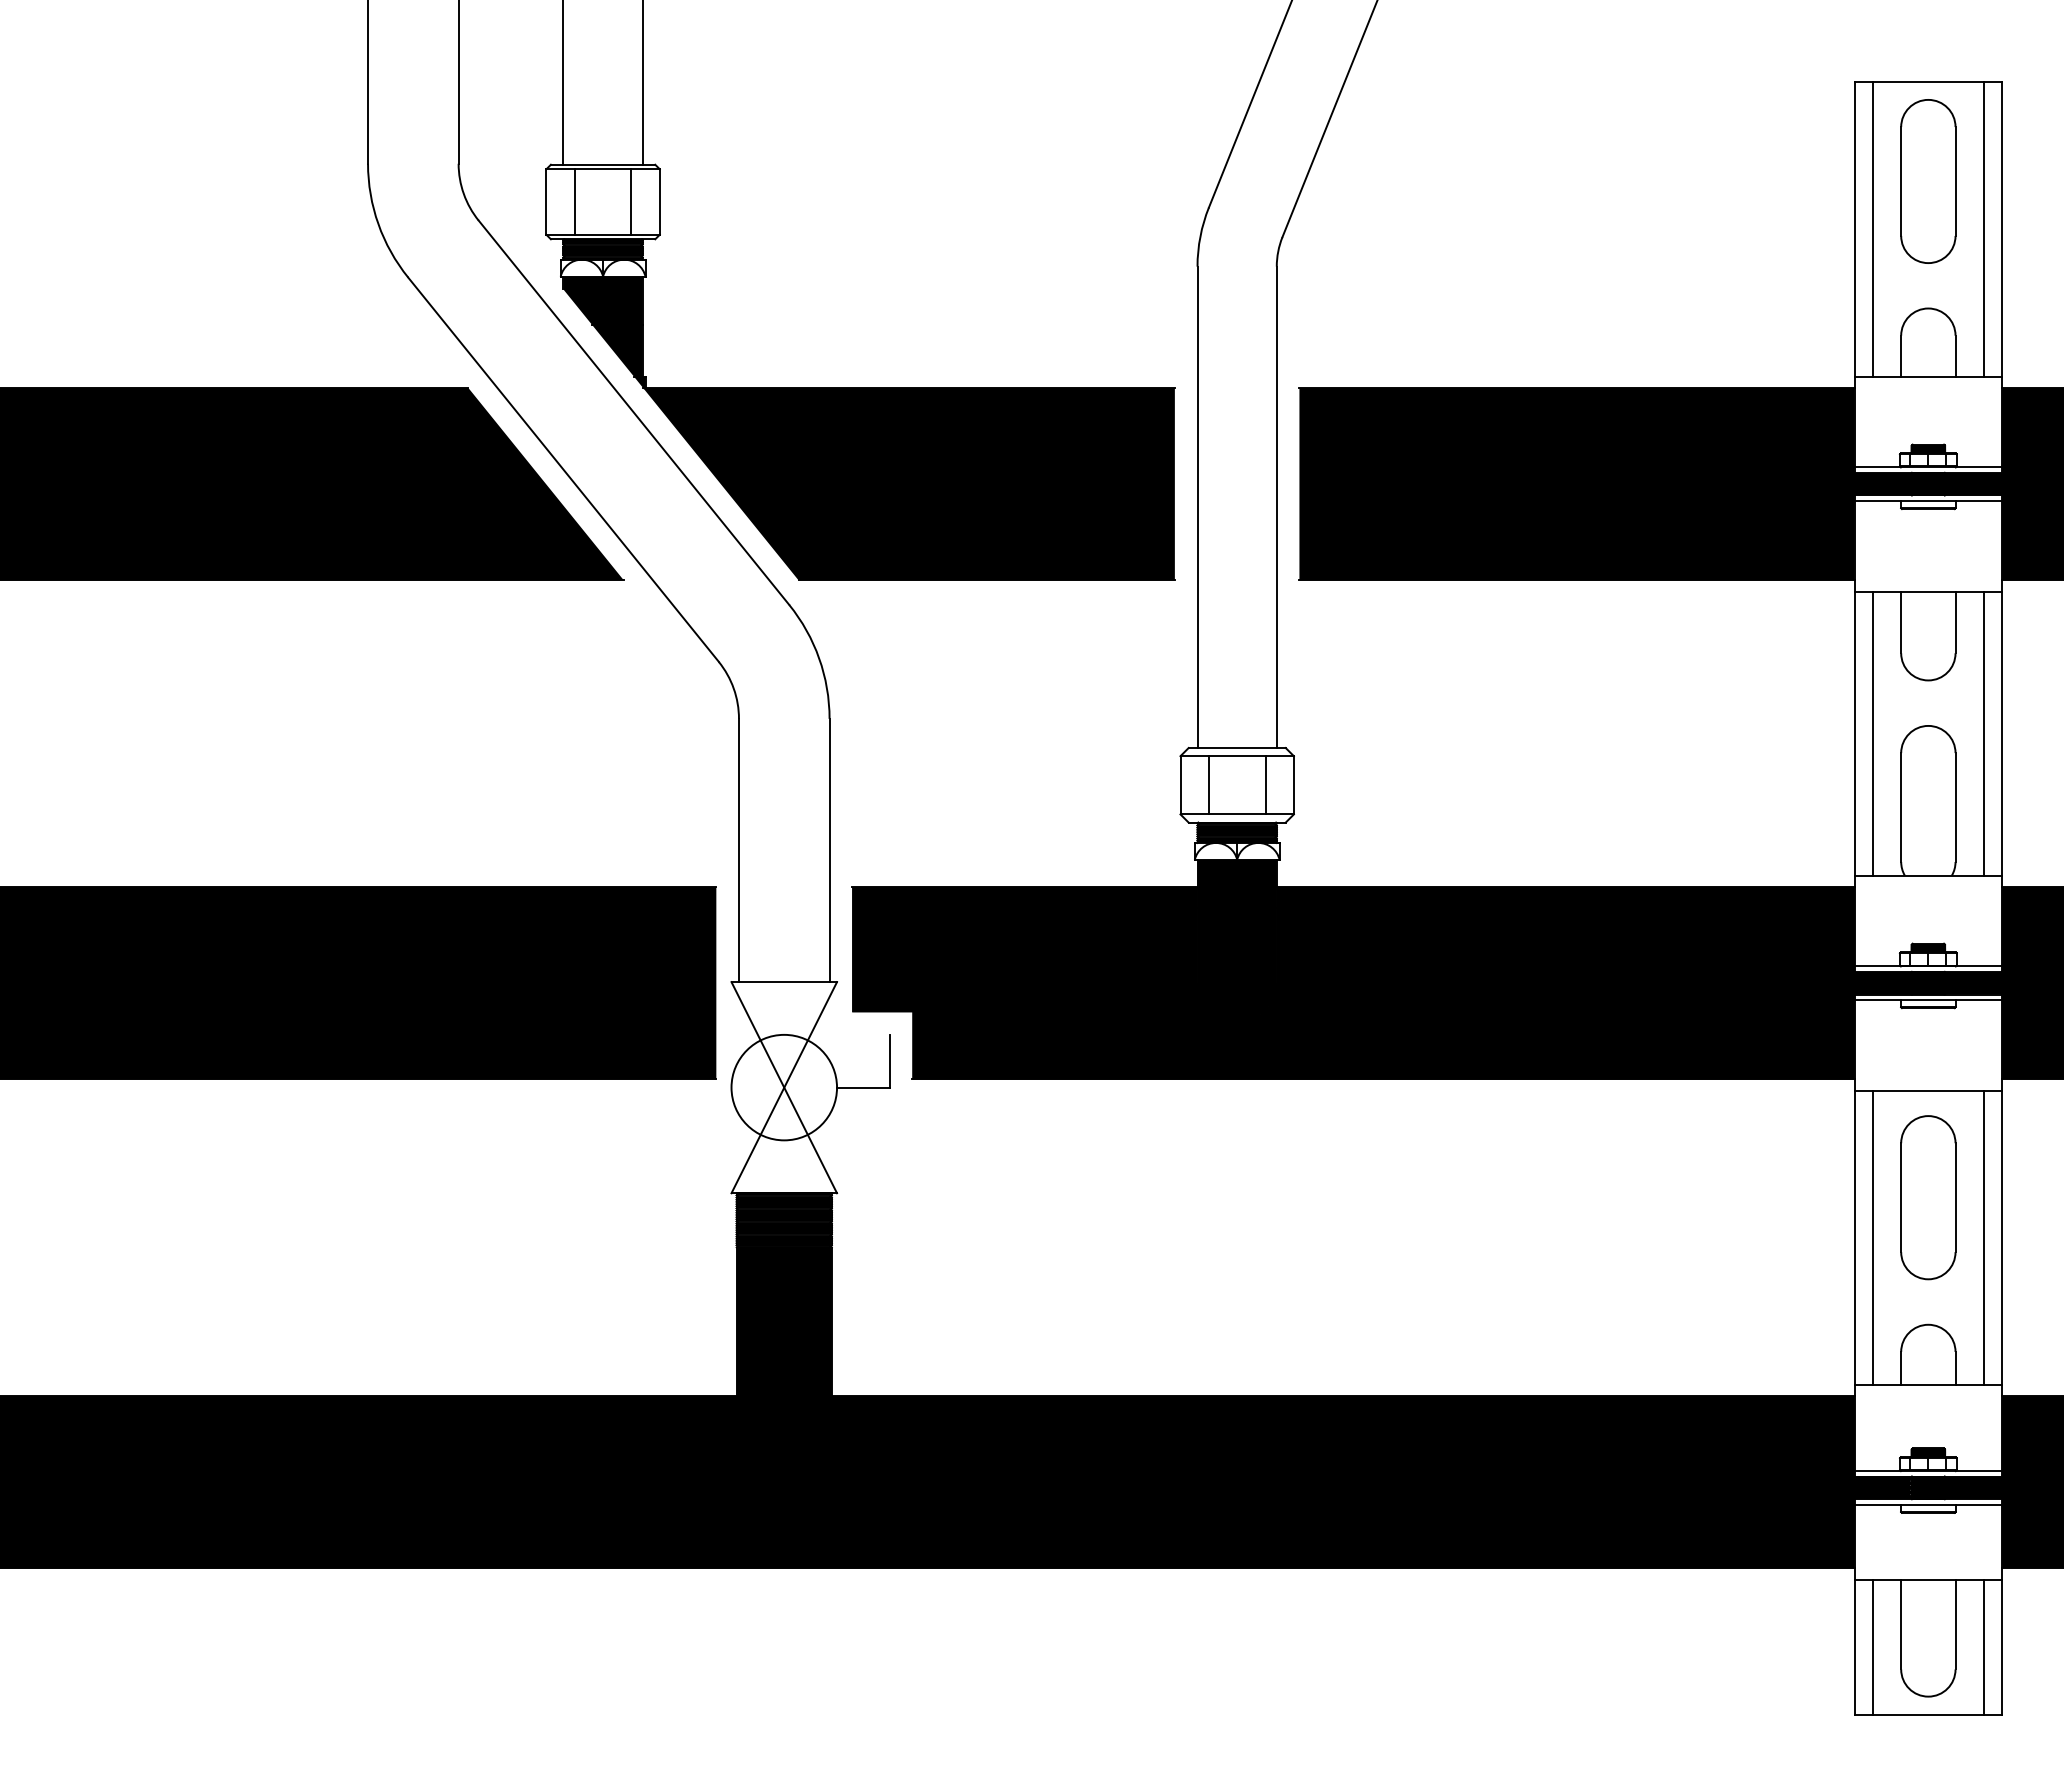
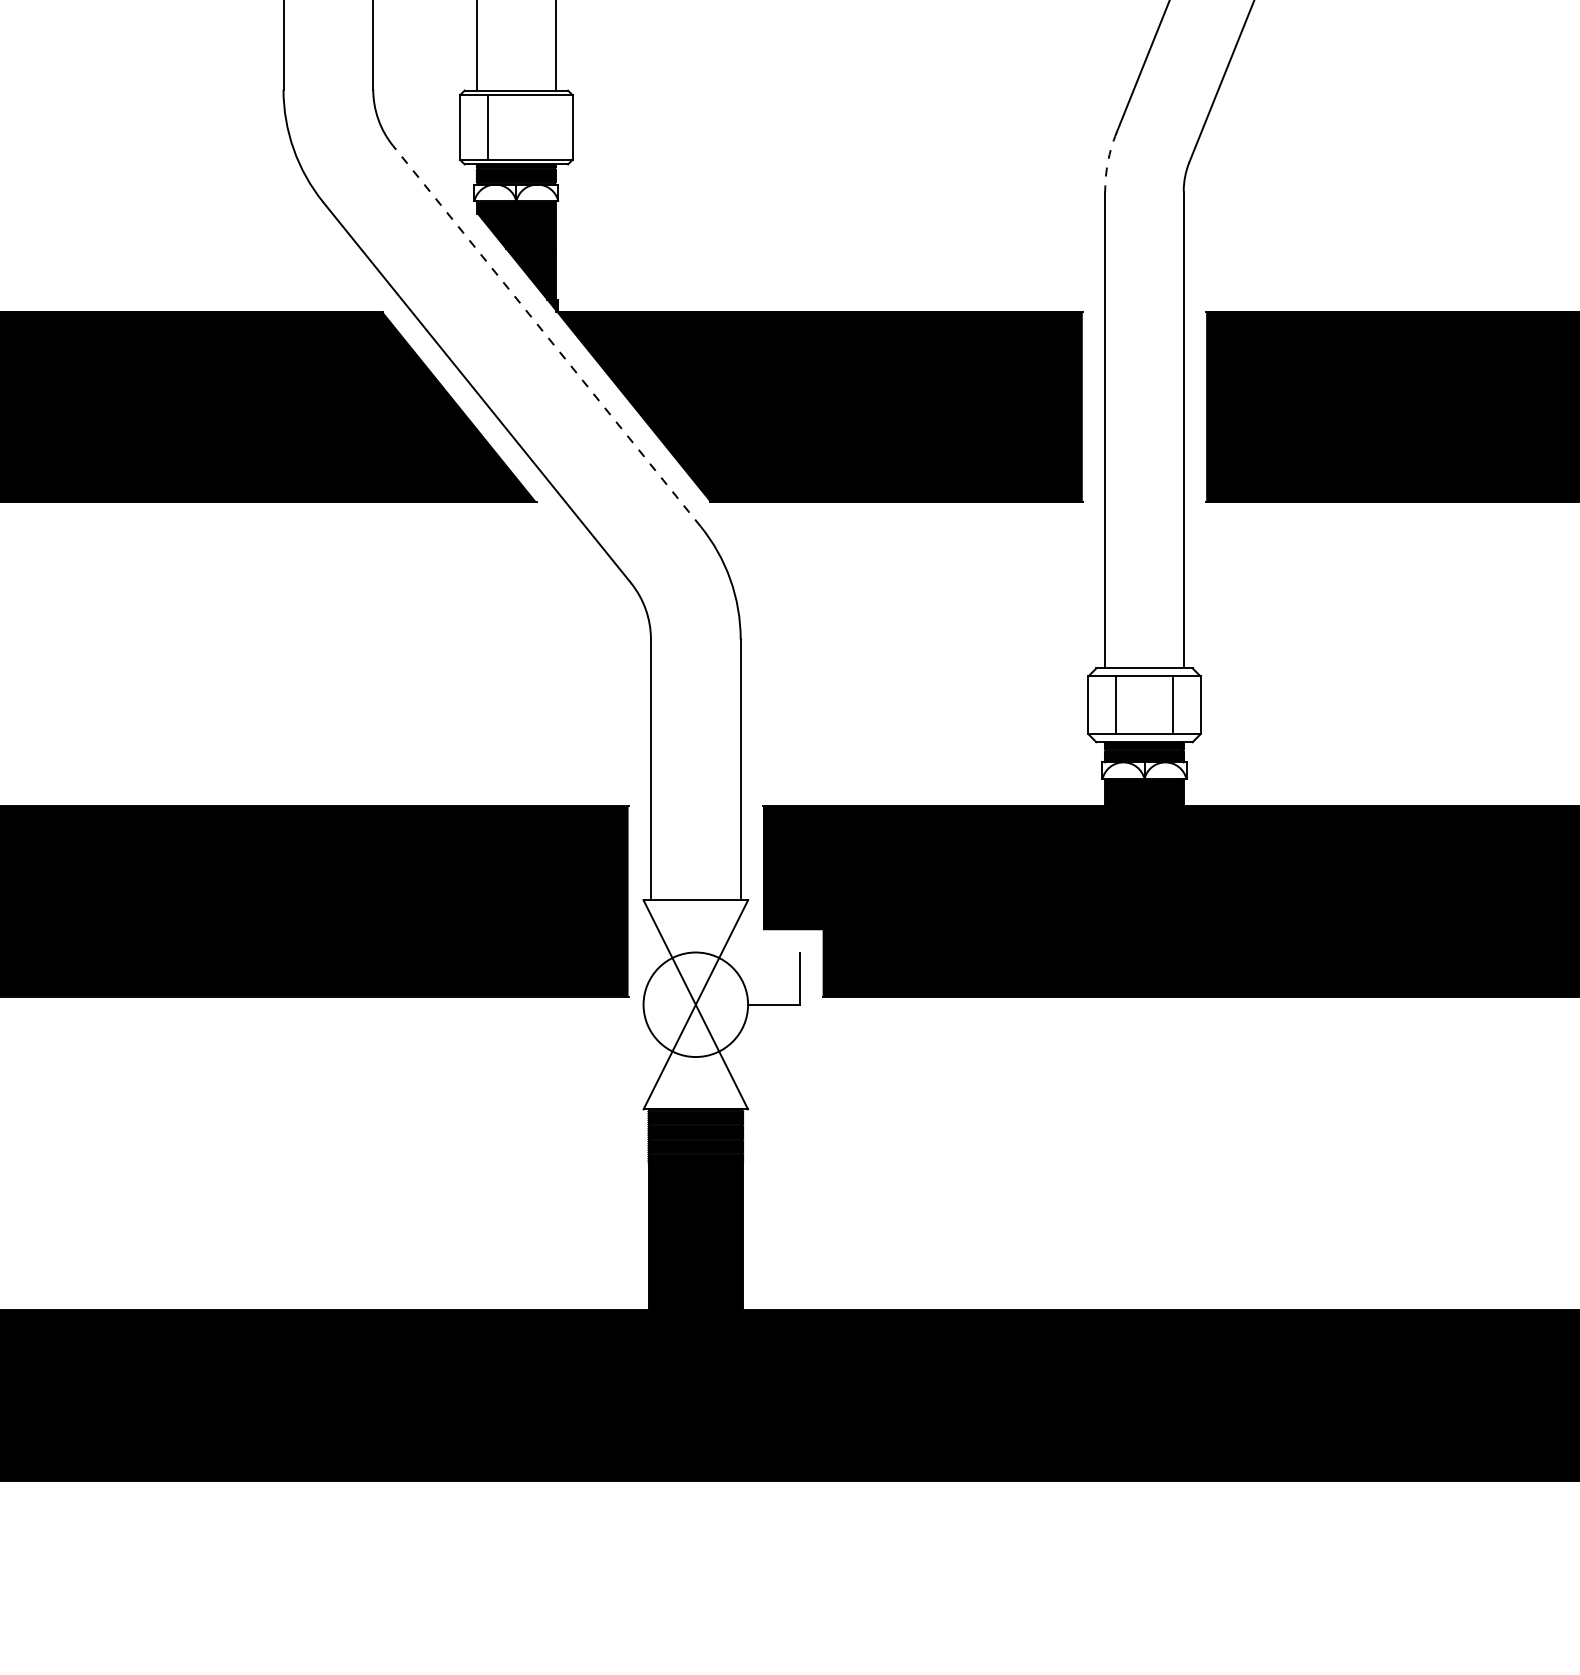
line: (631, 201) -> (544, 126), removed
arc: (1200, 236) -> (1108, 161), solid -> dashed
line: (633, 412) -> (546, 335), solid -> dashed

